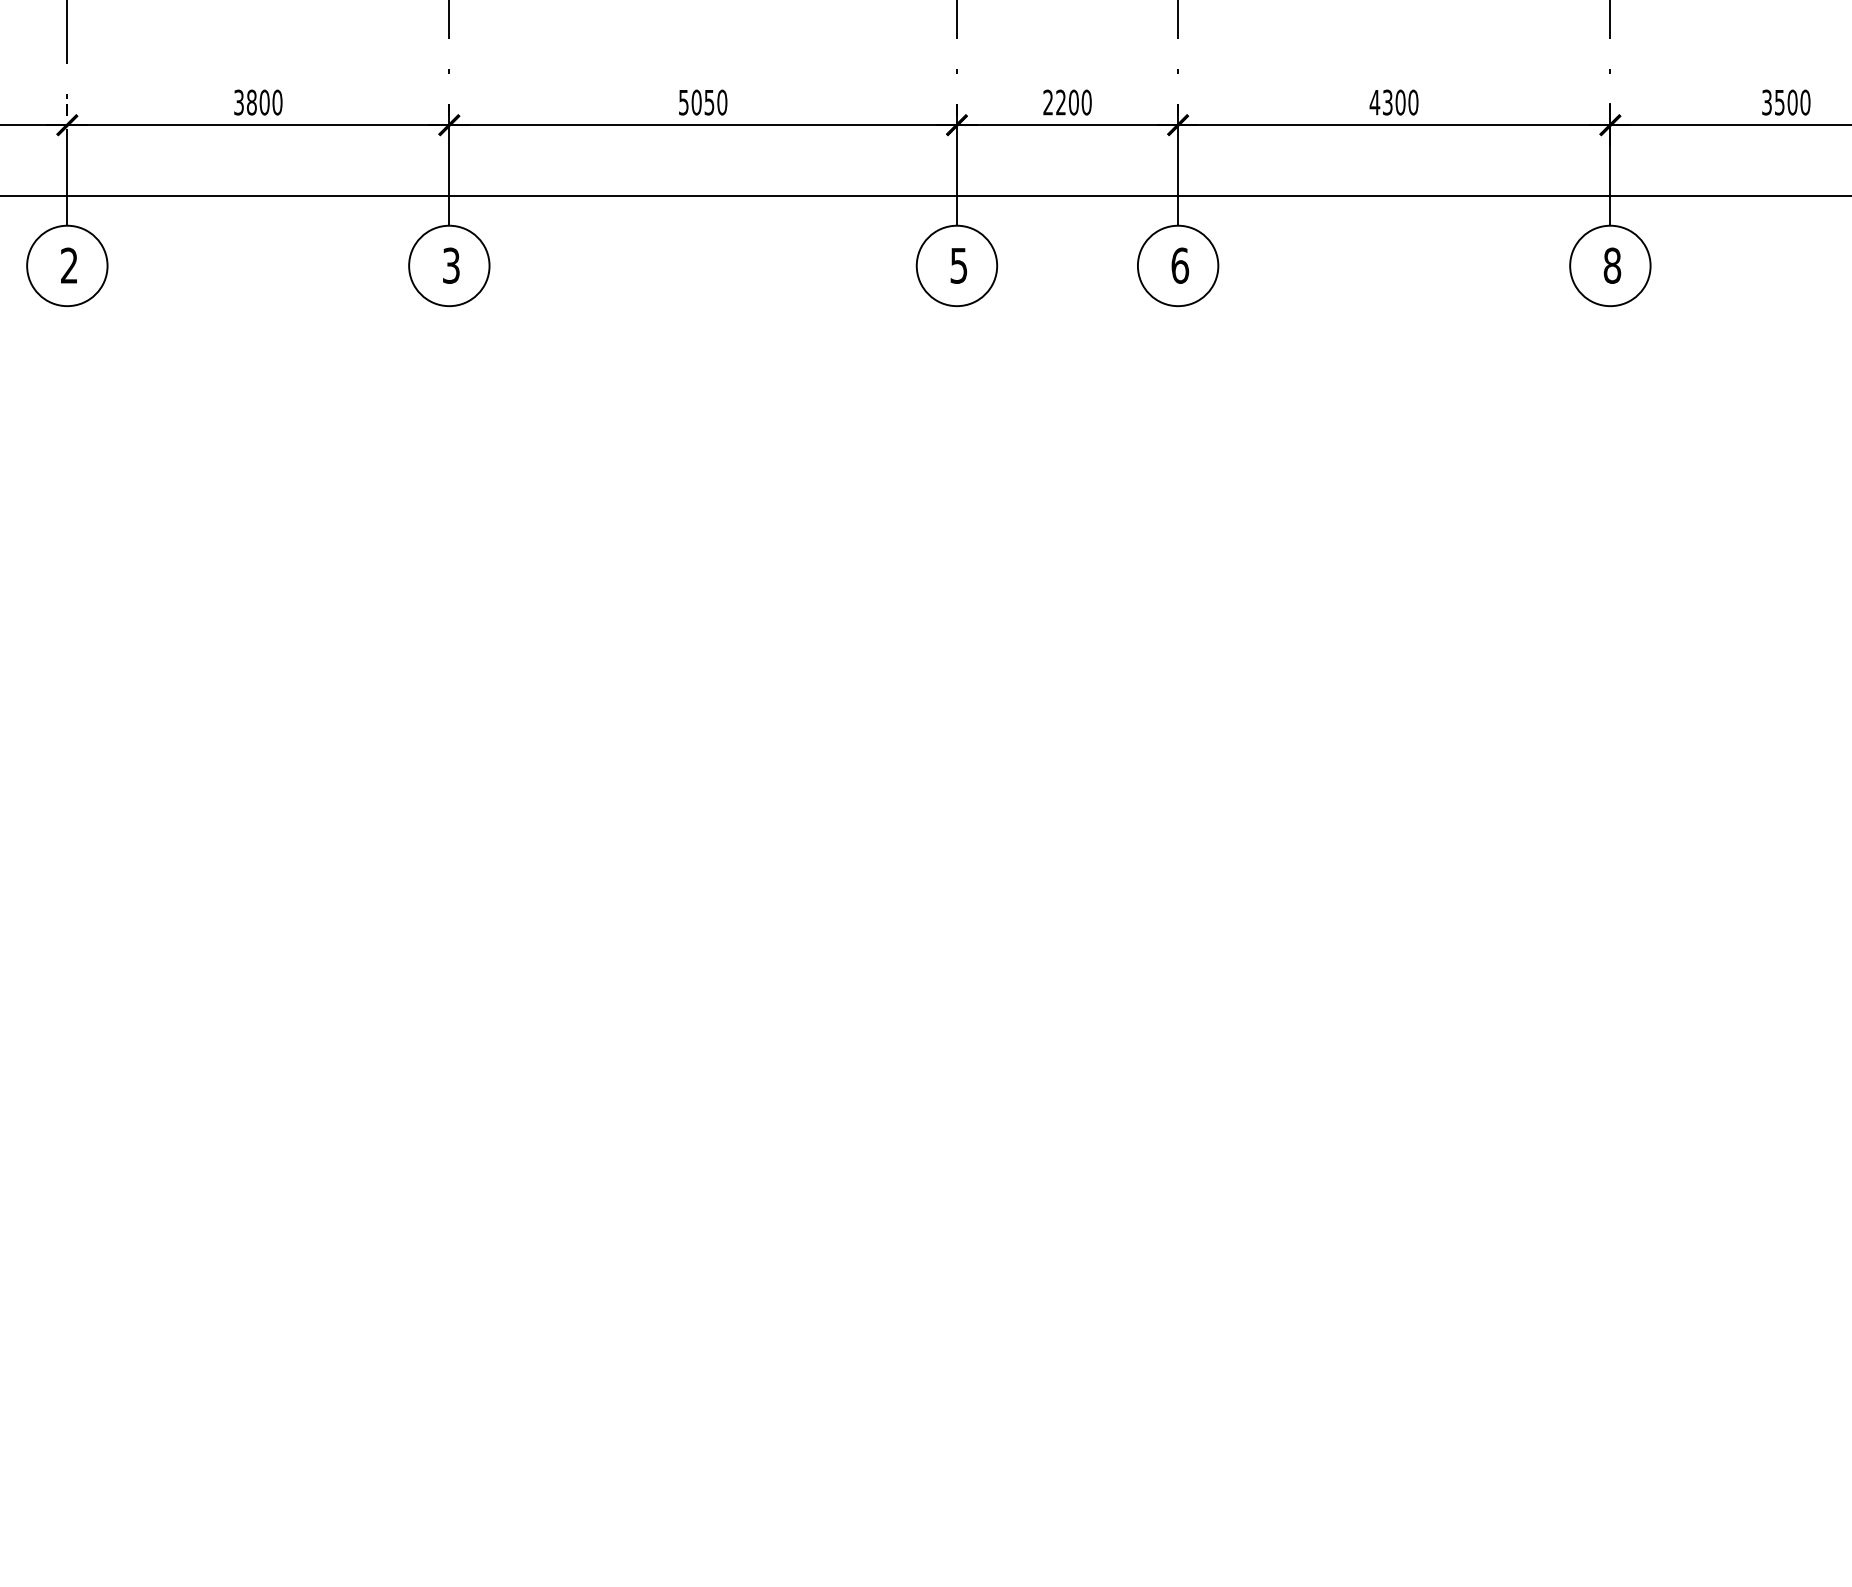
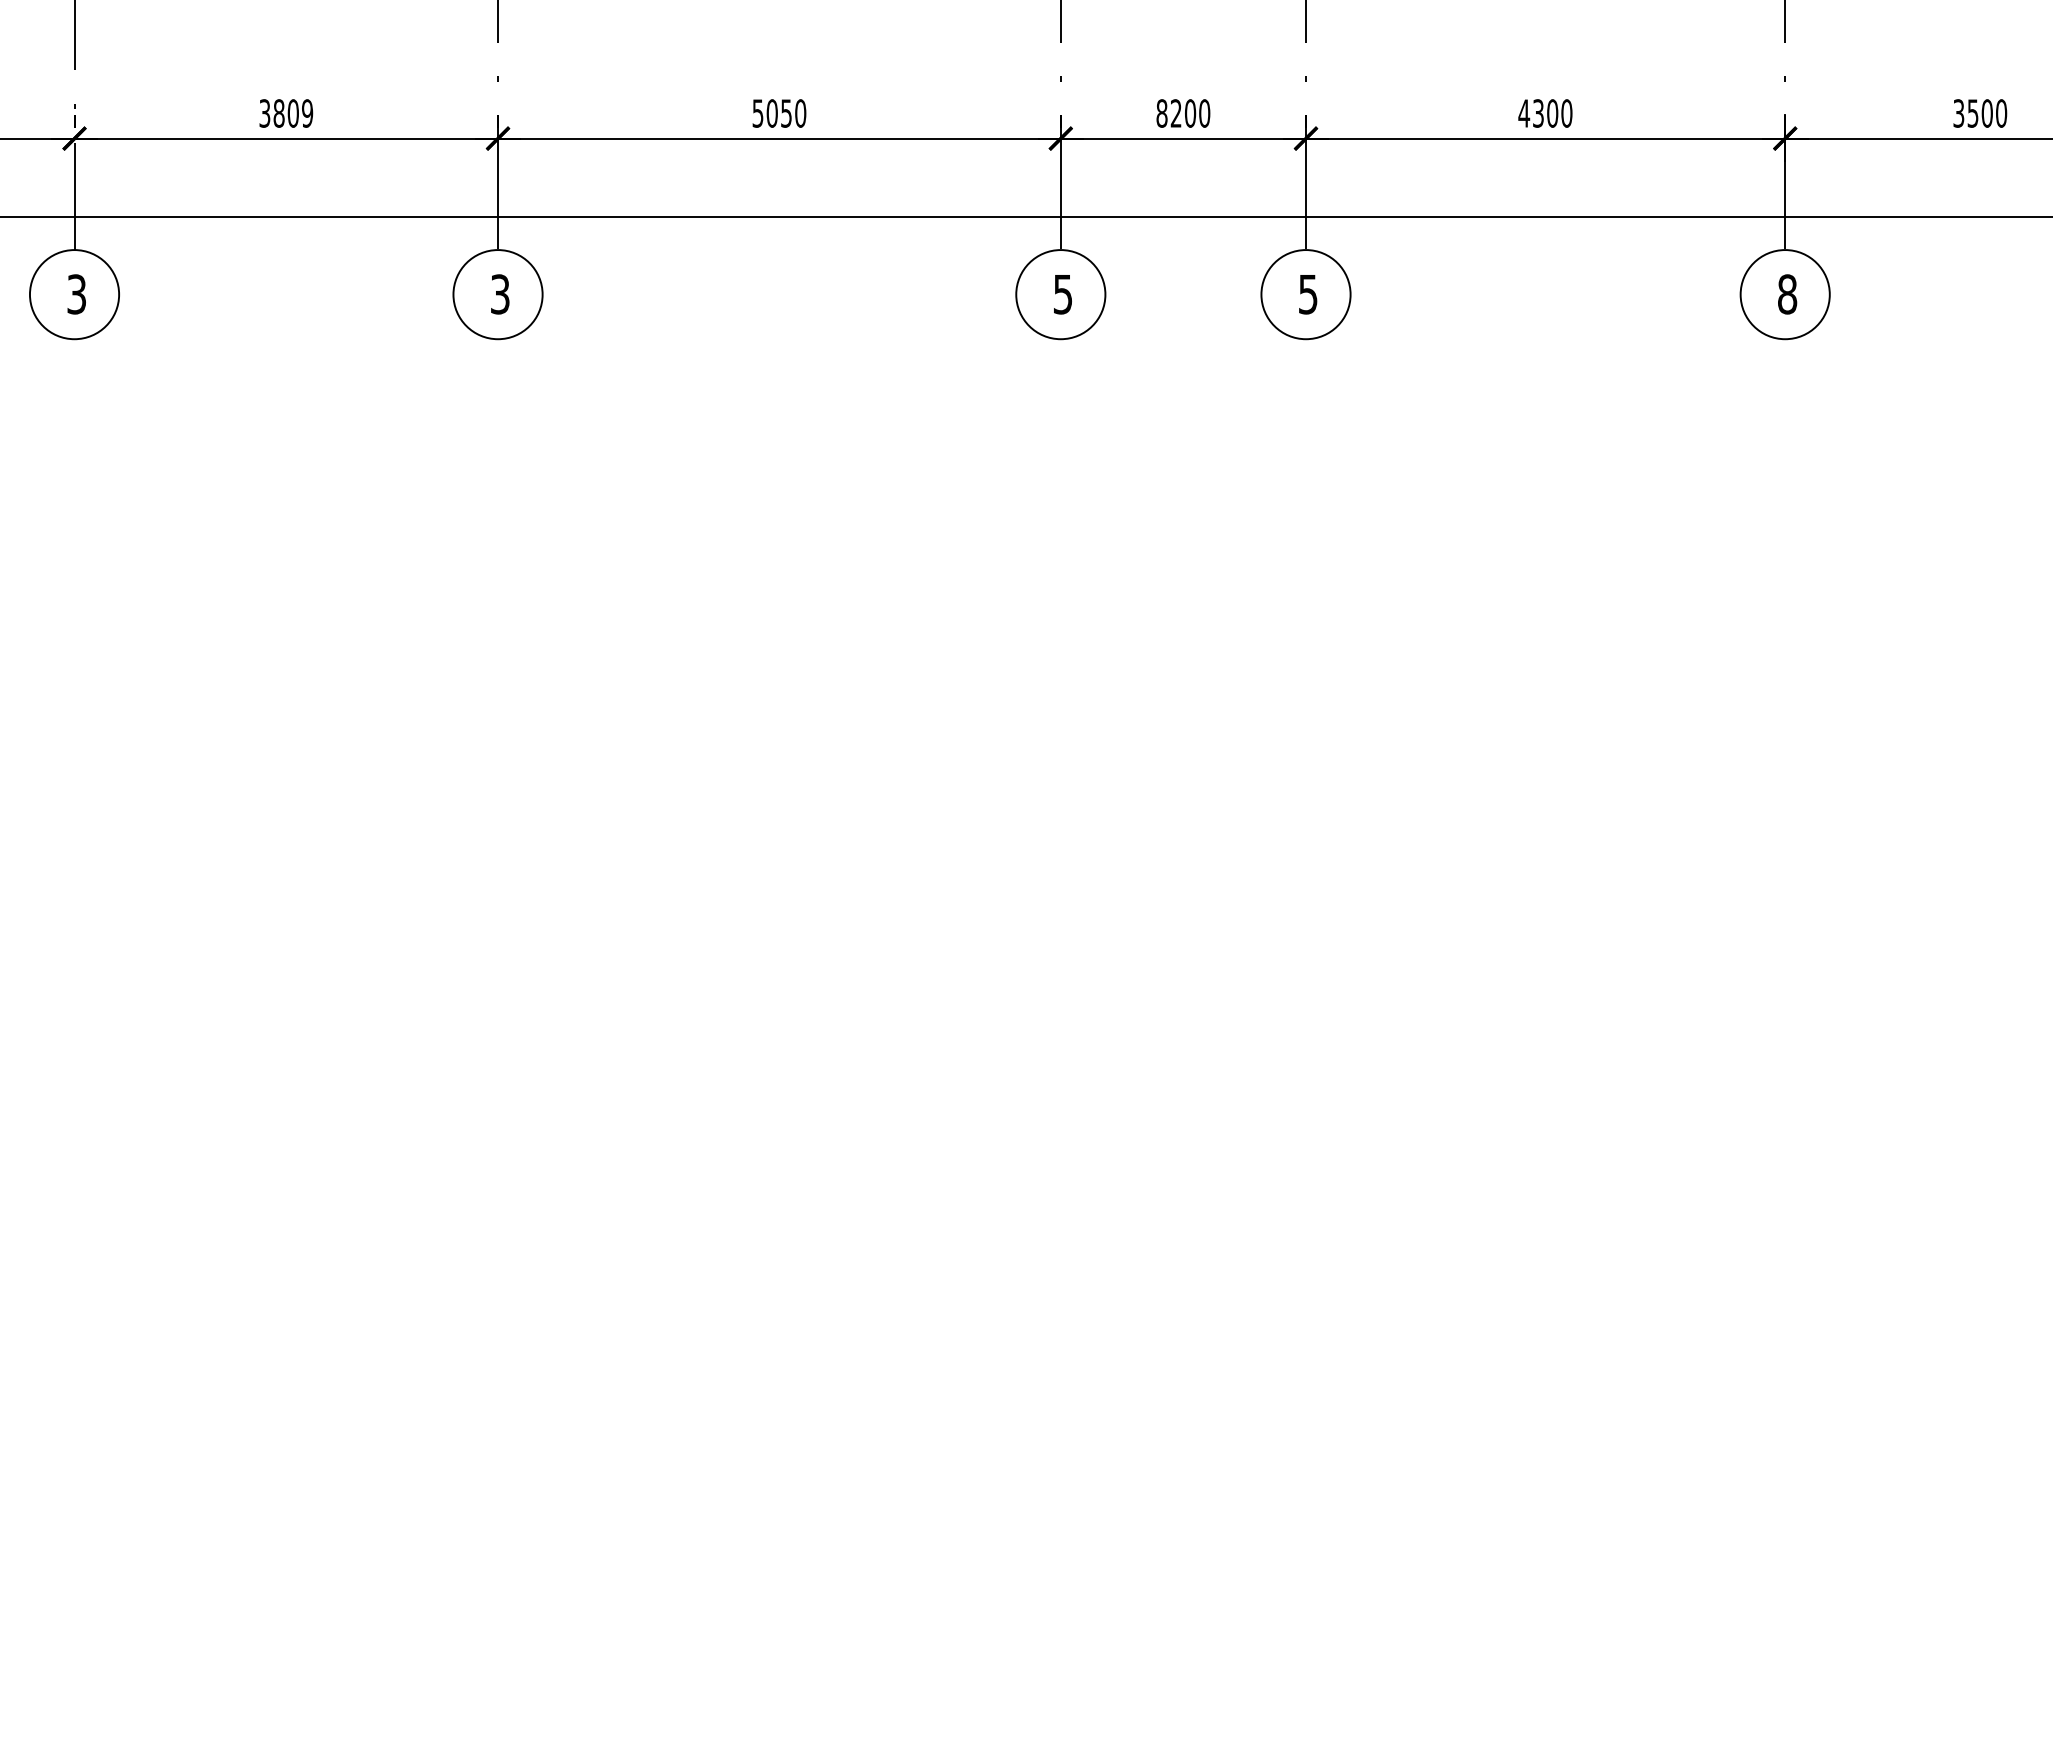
text: (277, 102) -> (307, 113), 3800 -> 3809
text: (1047, 102) -> (1161, 113), 2200 -> 8200
text: (69, 265) -> (76, 294), 2 -> 3
text: (1180, 265) -> (1308, 294), 6 -> 5

